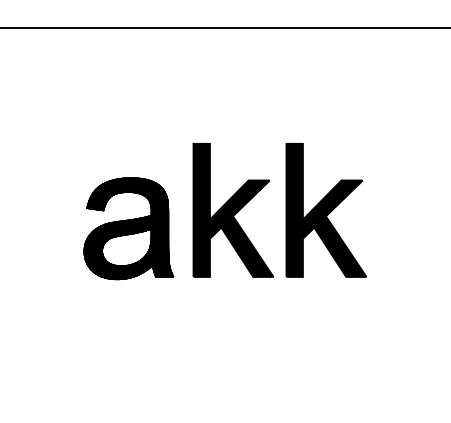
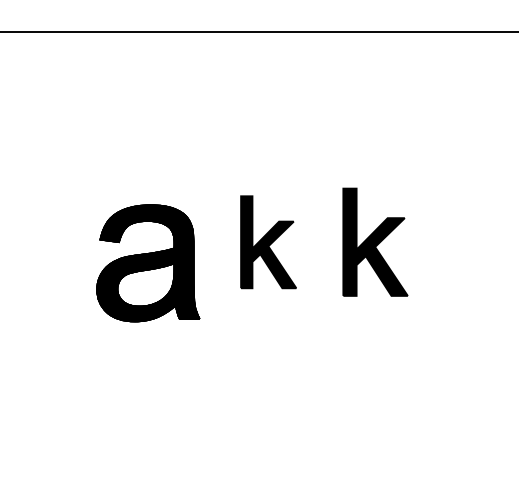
part: (233, 210) -> (268, 242), size x0.6
part: (325, 210) -> (374, 242), size x0.7

